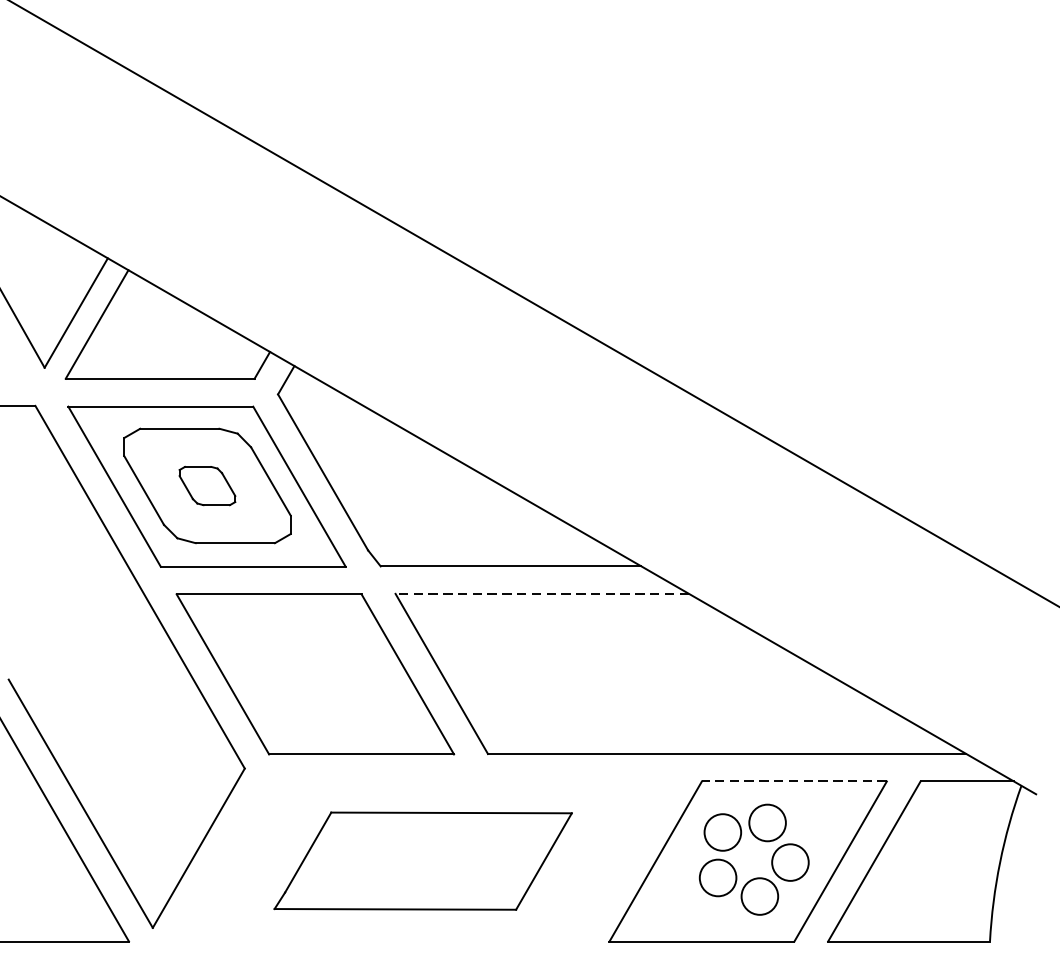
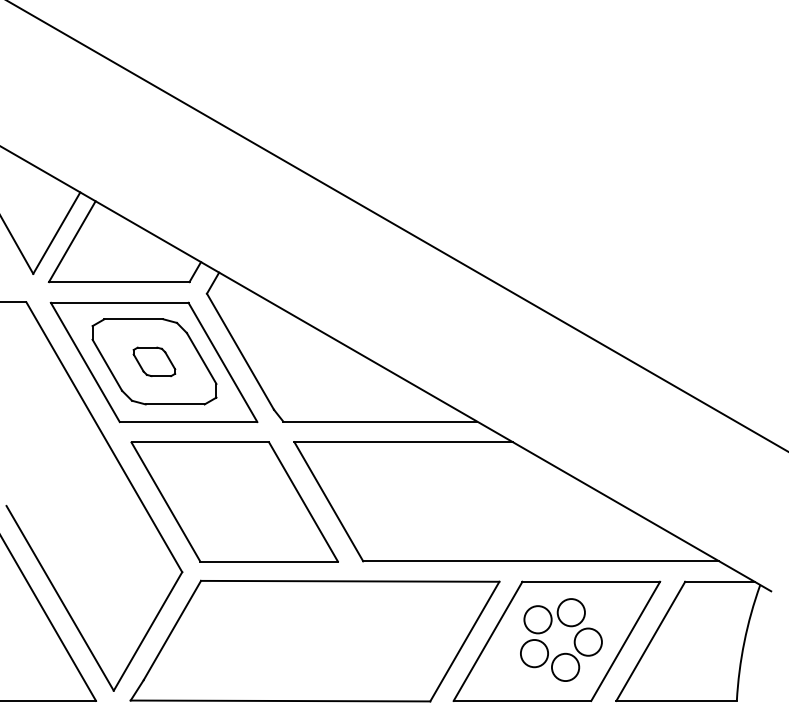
line: (542, 594) -> (403, 442), dashed -> solid
line: (794, 781) -> (591, 581), dashed -> solid
part: (422, 860) -> (314, 640), size x1.67

